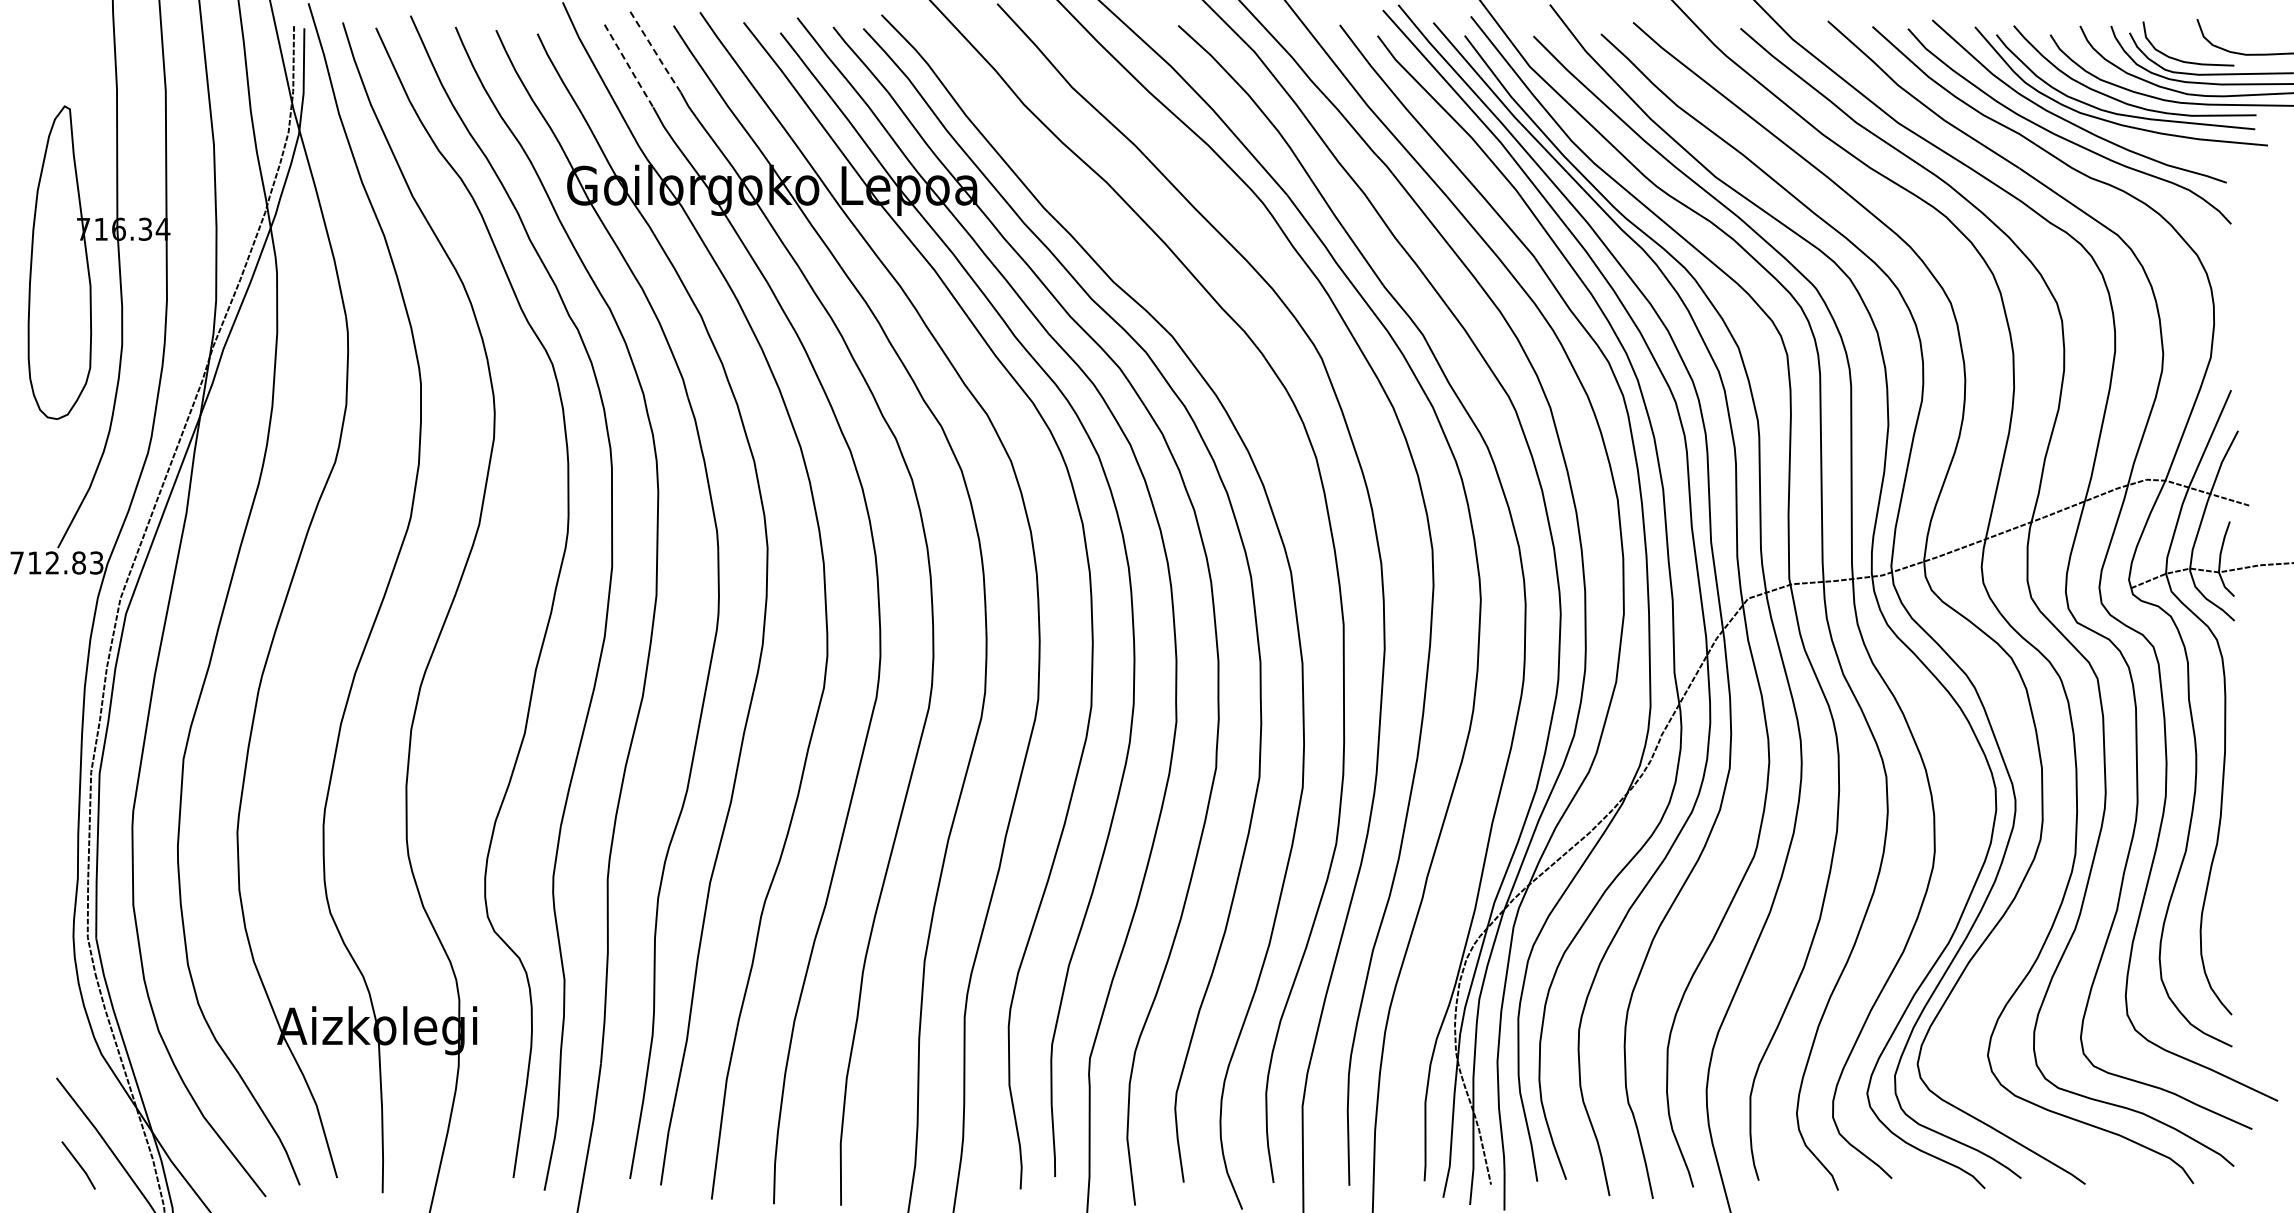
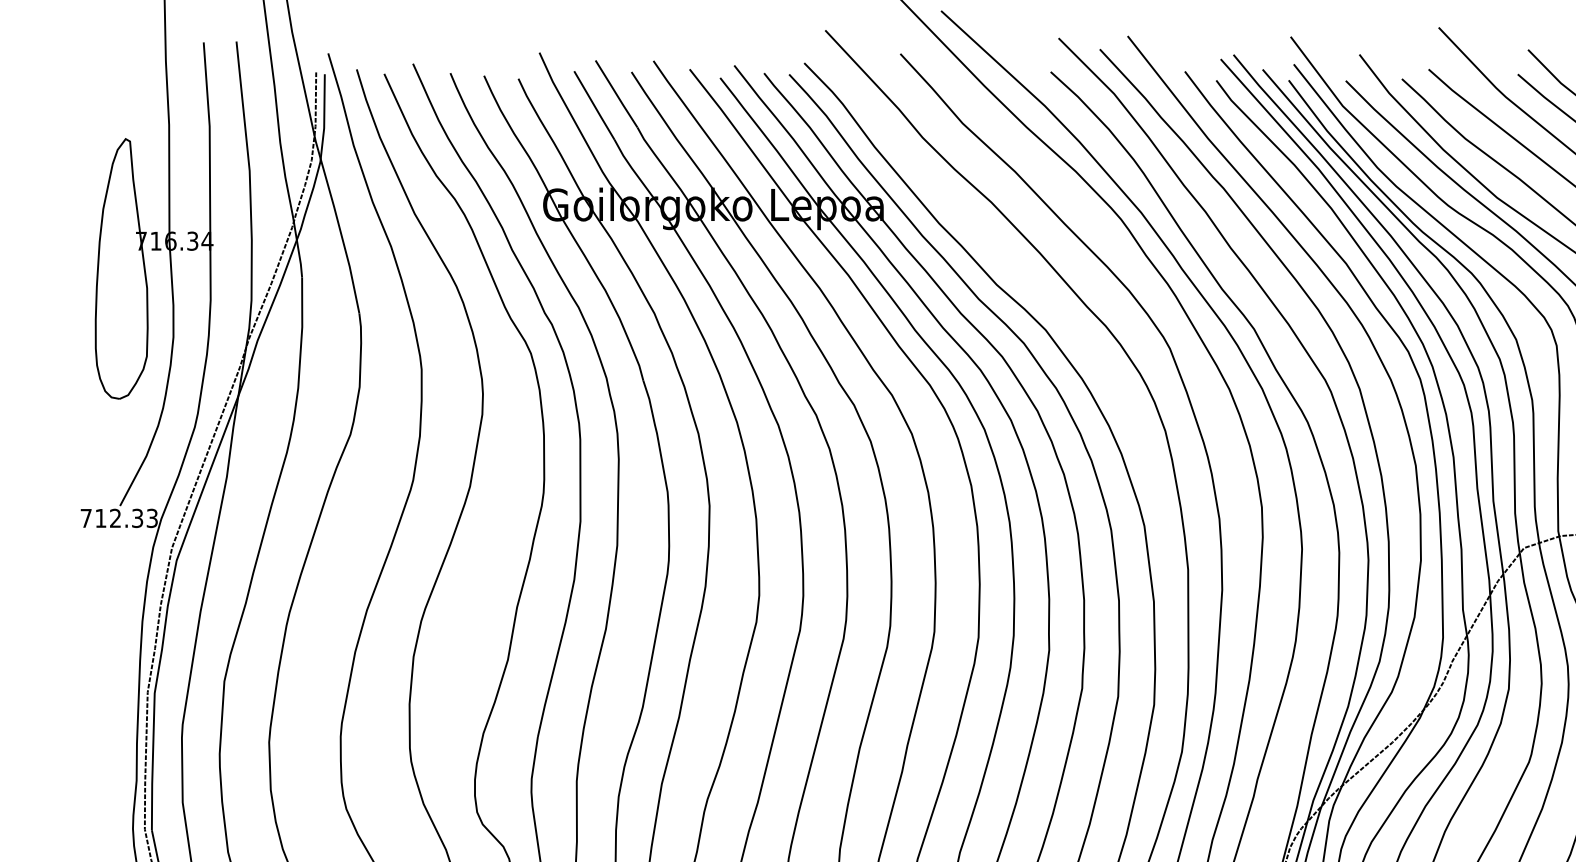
line: (655, 52) -> (616, 94), dashed -> solid
line: (628, 66) -> (594, 105), dashed -> solid
text: (78, 562) -> (137, 517), 712.83 -> 712.33

